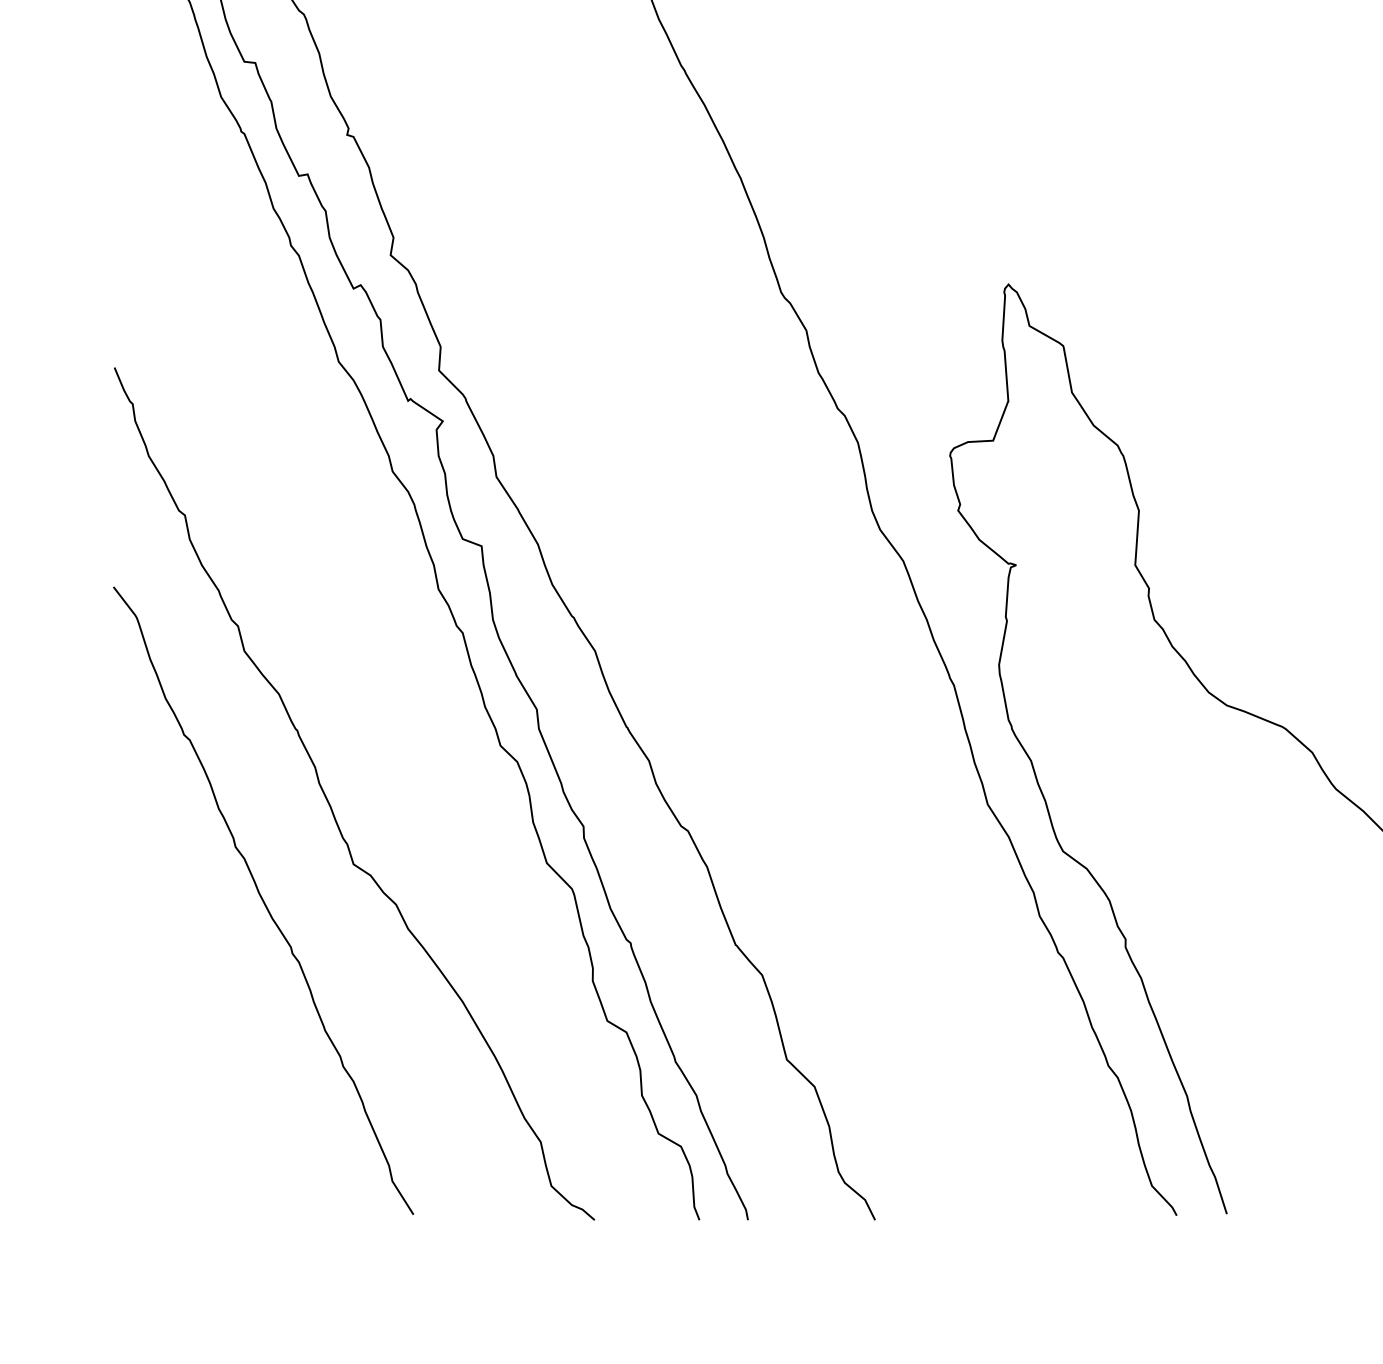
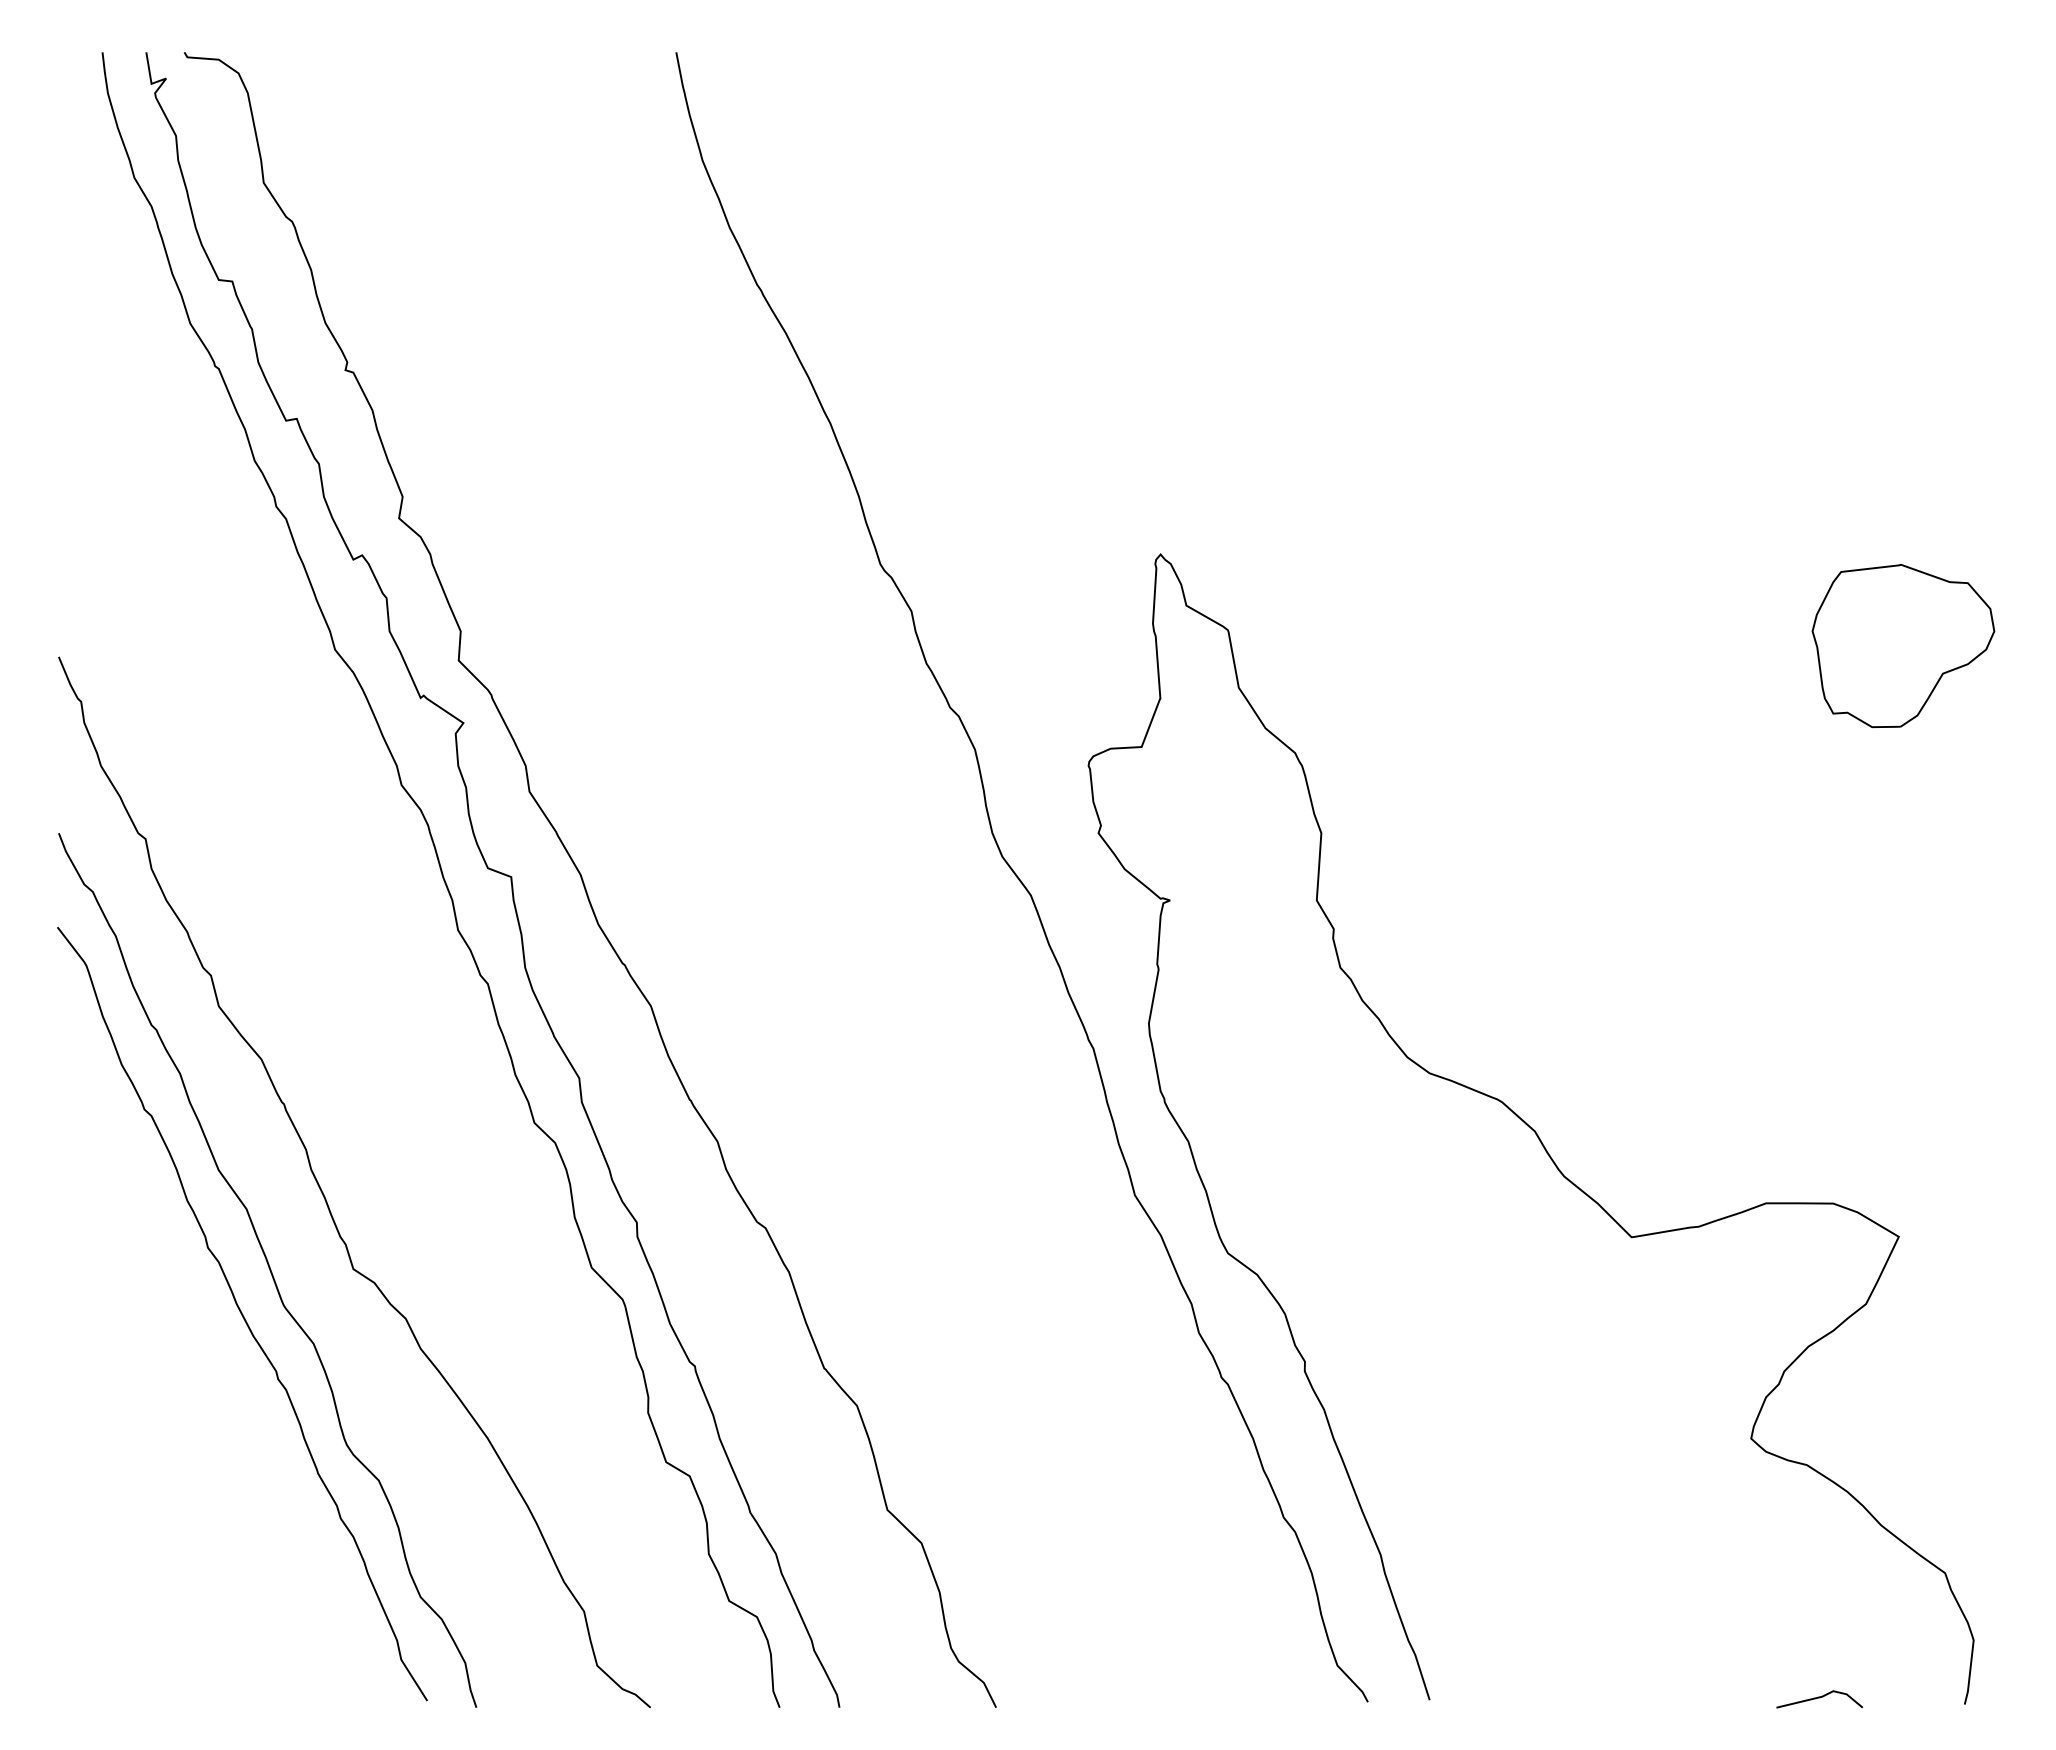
curve: (285, 865) -> (269, 1270), added

